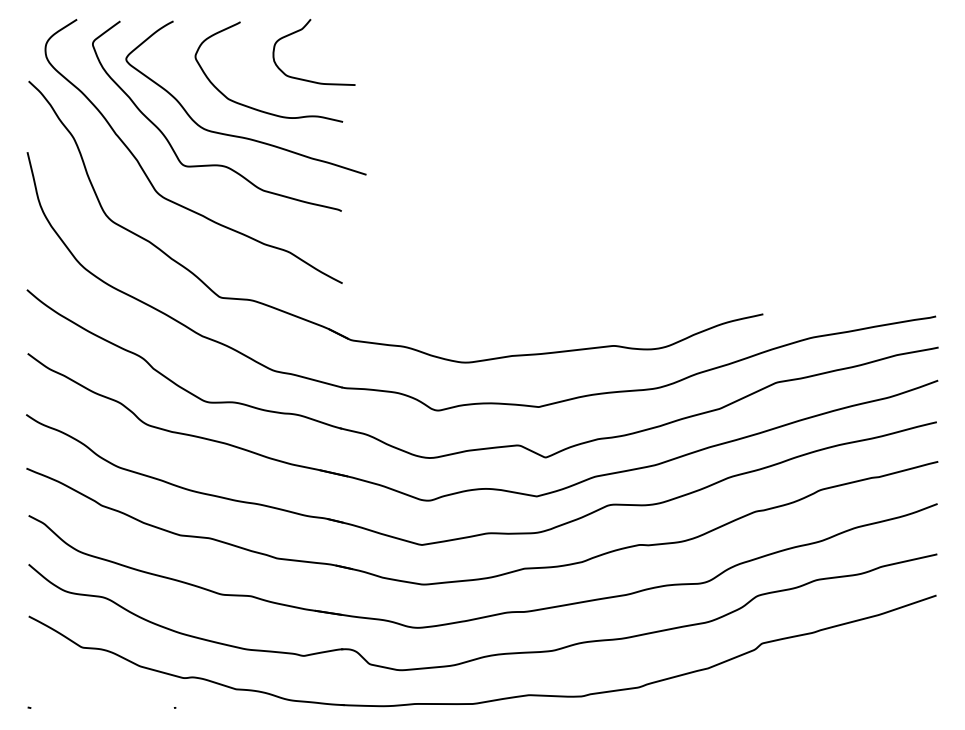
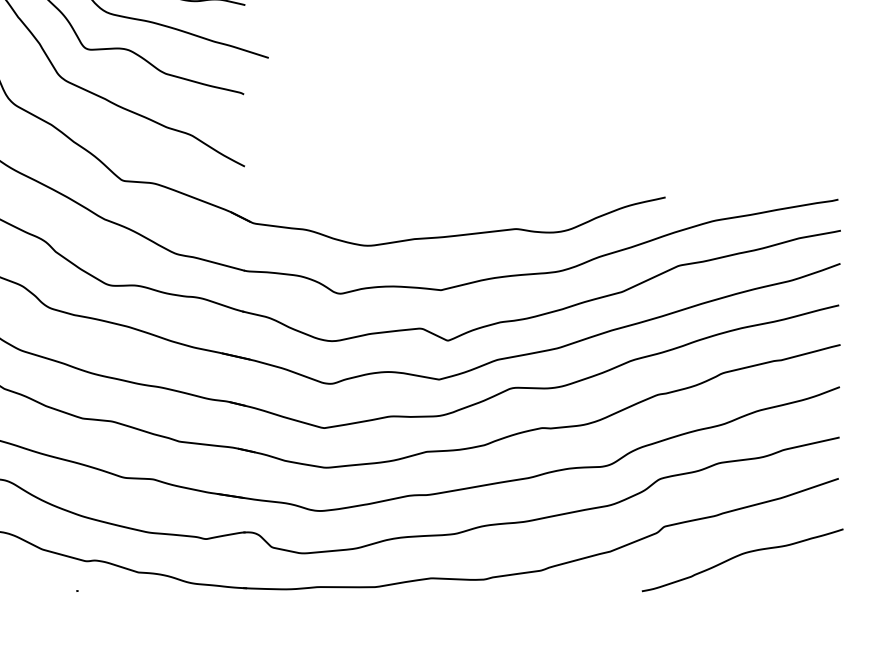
curve: (838, 672) -> (740, 555), added

